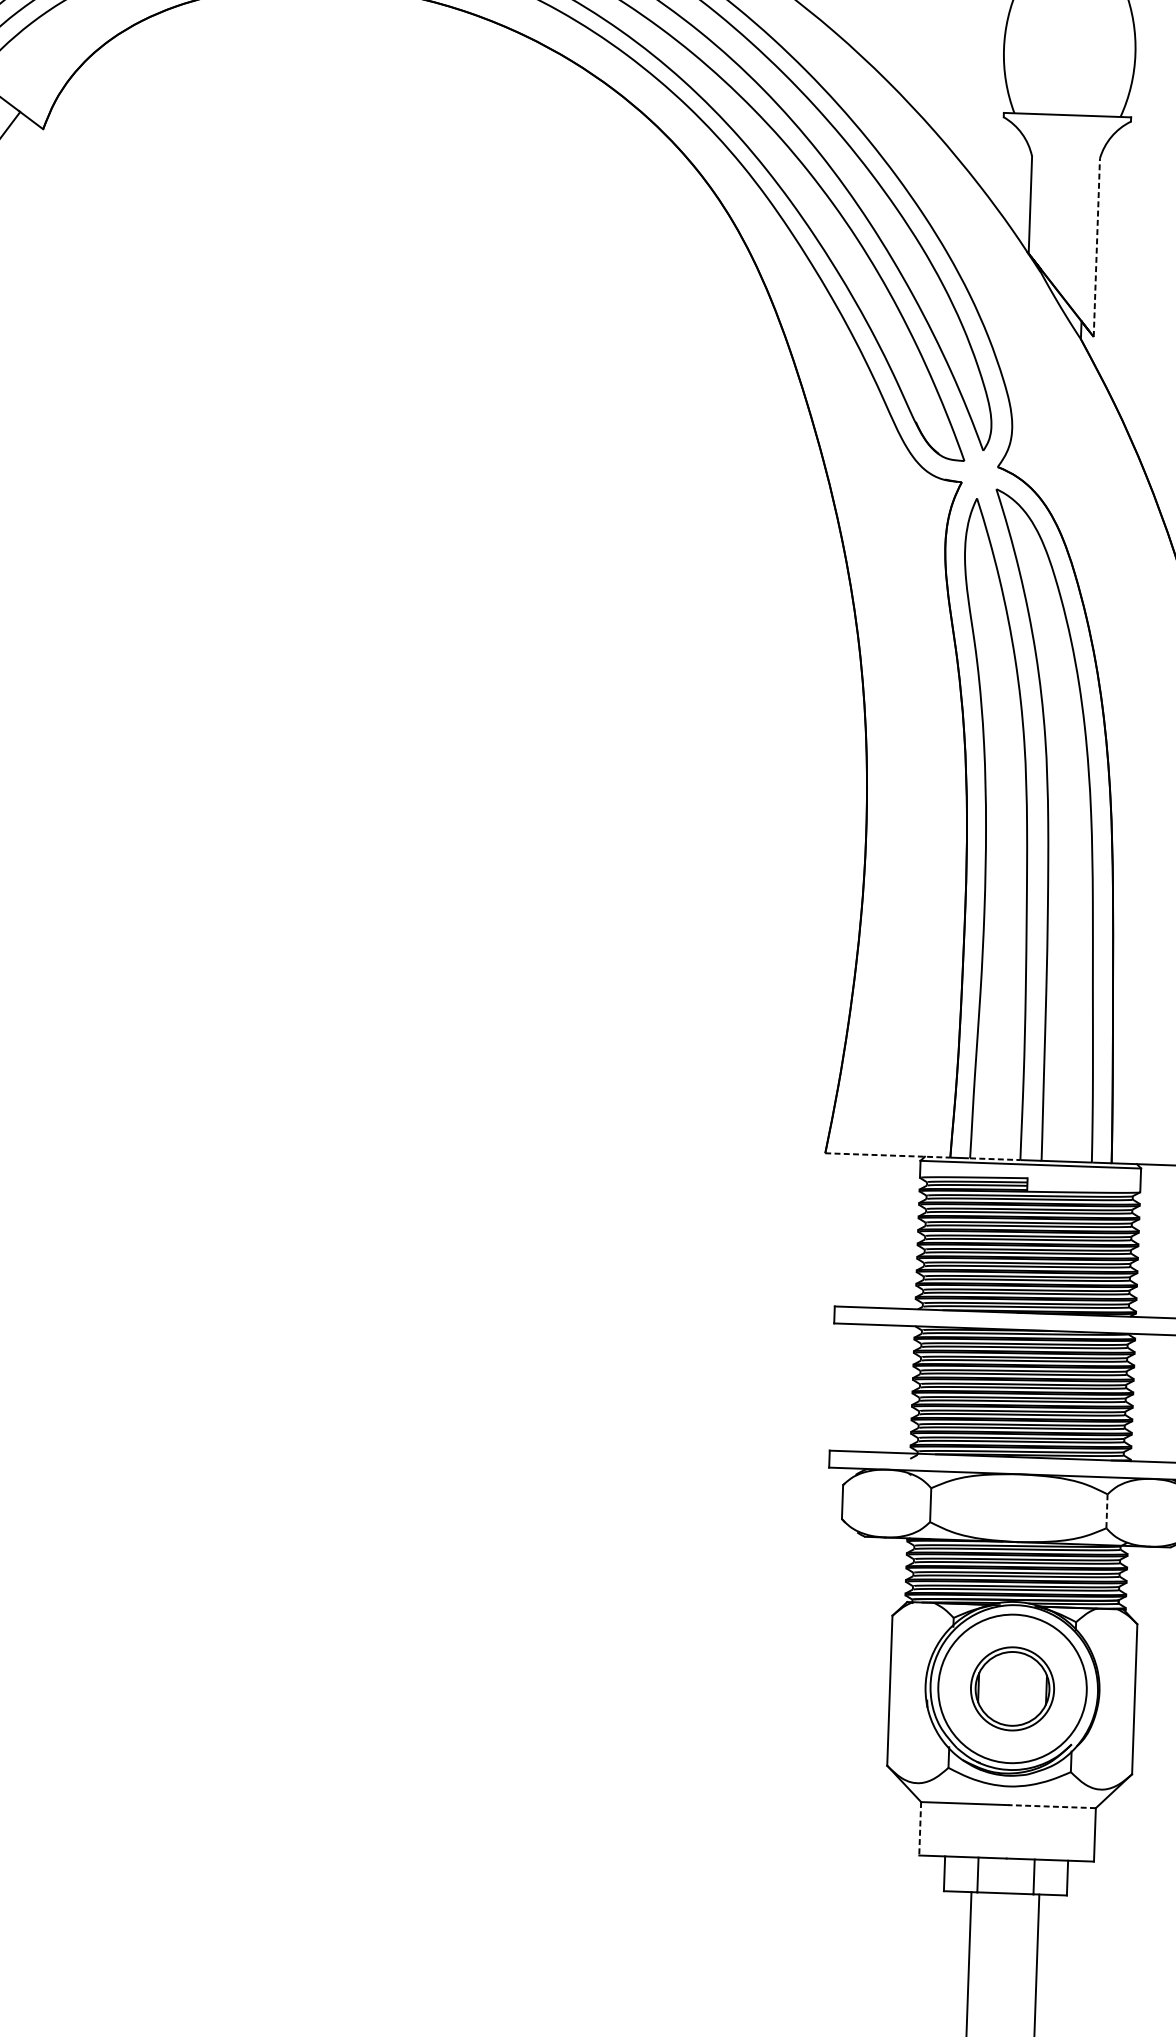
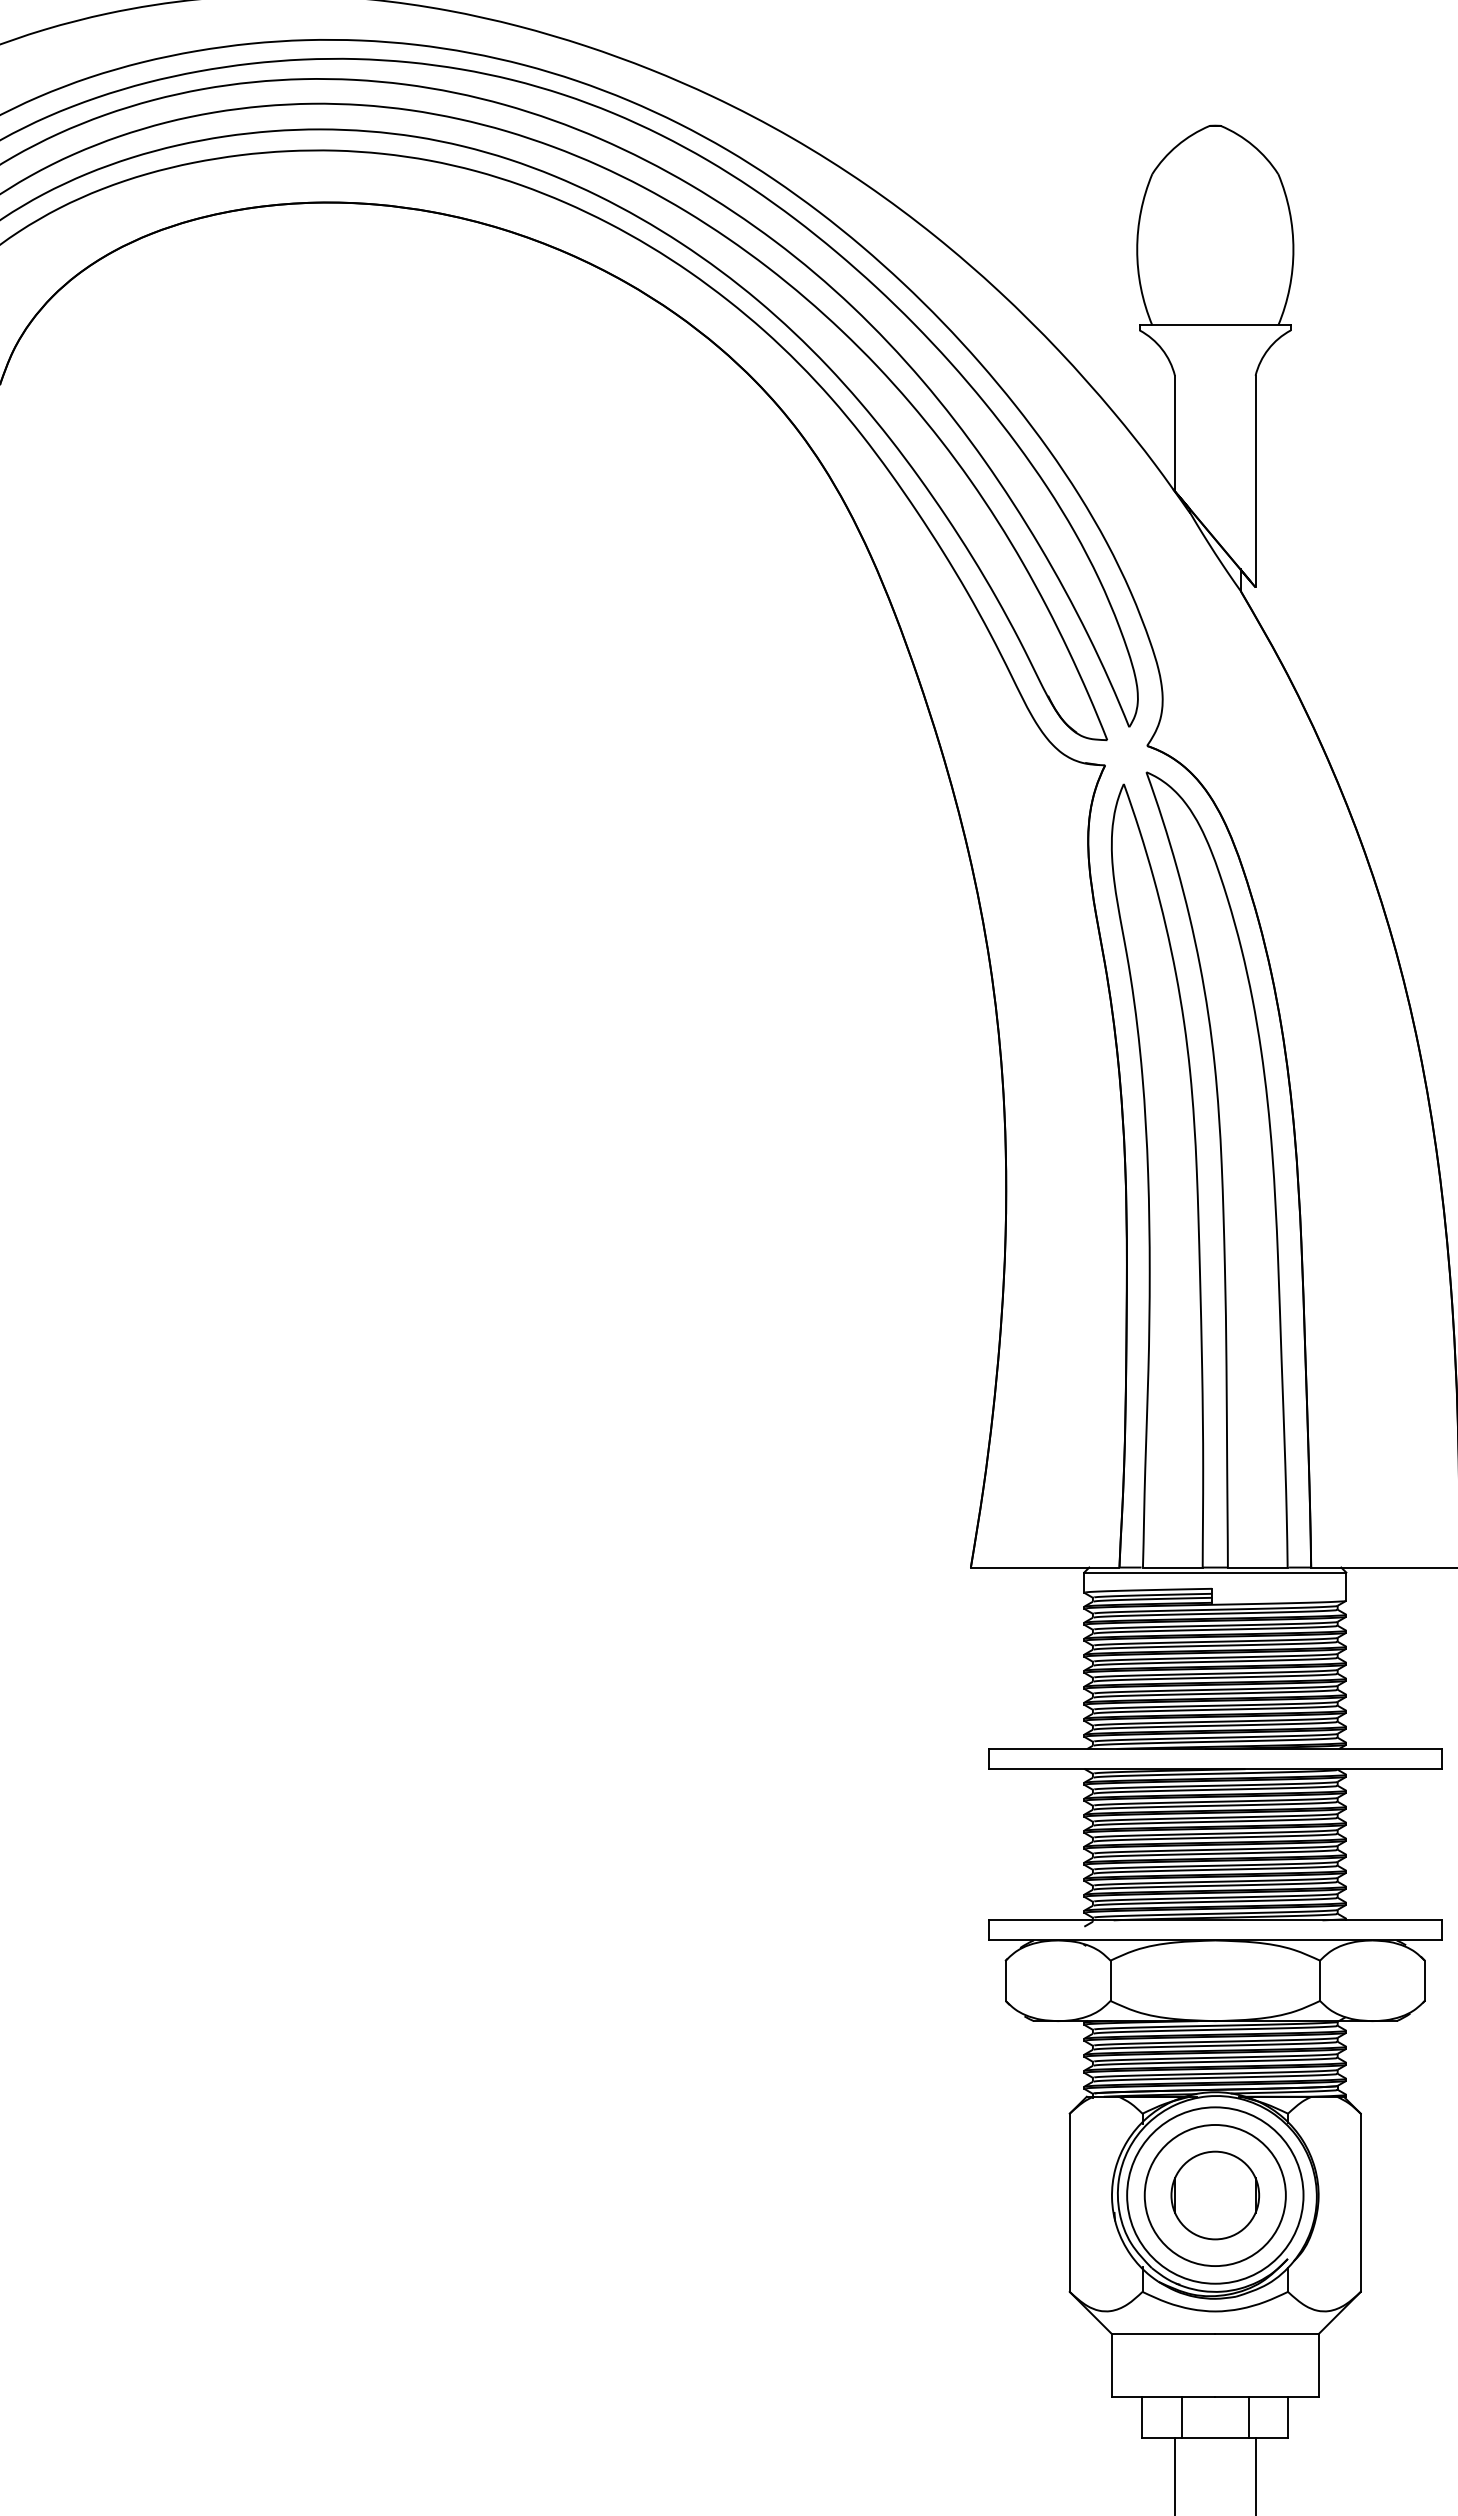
line: (1096, 247) -> (1255, 481), dashed -> solid
line: (888, 1155) -> (1045, 1567), dashed -> solid
line: (994, 1159) -> (1172, 1567), dashed -> solid
line: (1107, 1511) -> (1320, 1981), dashed -> solid
circle: (1011, 1688) -> (1214, 2195), size x1.43
line: (1052, 1806) -> (1267, 2333), dashed -> solid
line: (920, 1828) -> (1111, 2365), dashed -> solid

